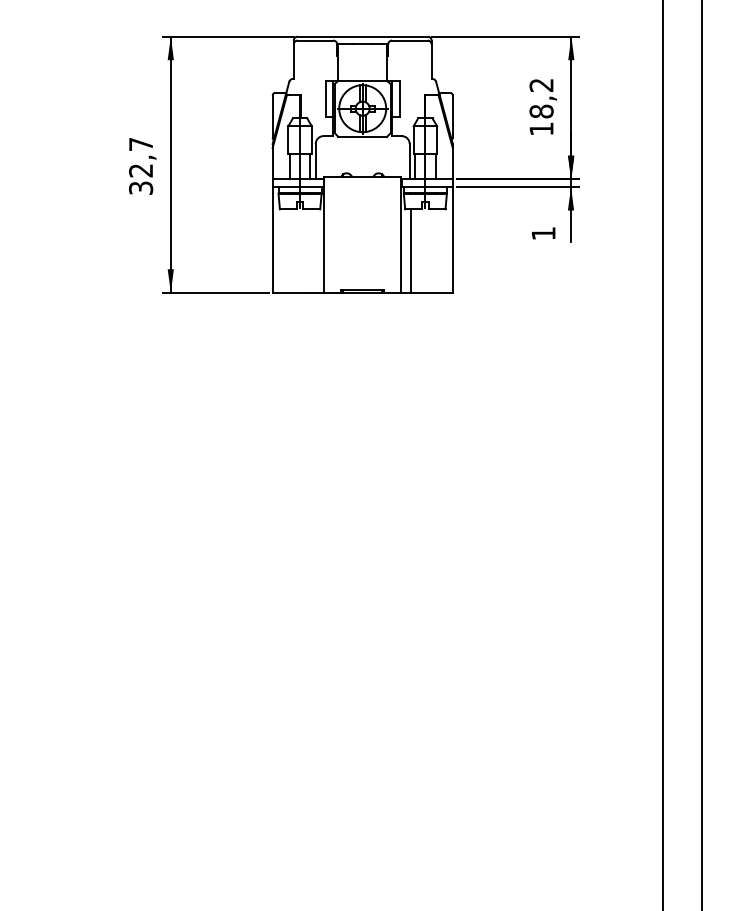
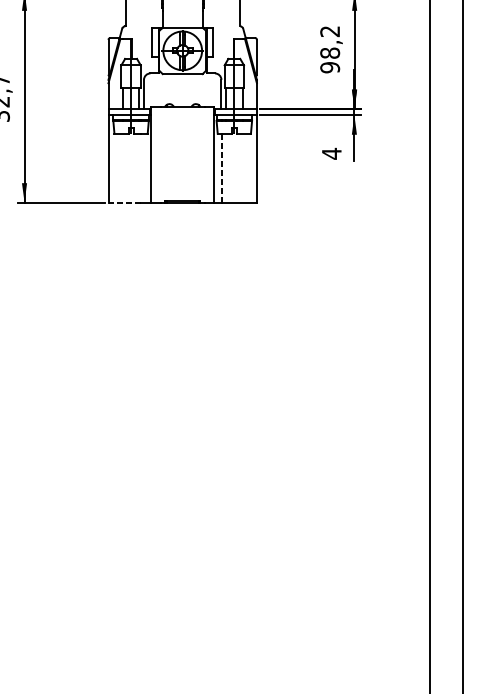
text: (541, 129) -> (330, 67), 18,2 -> 98,2
text: (543, 233) -> (331, 153), 1 -> 4
line: (410, 251) -> (222, 168), solid -> dashed
line: (292, 292) -> (124, 202), solid -> dashed

